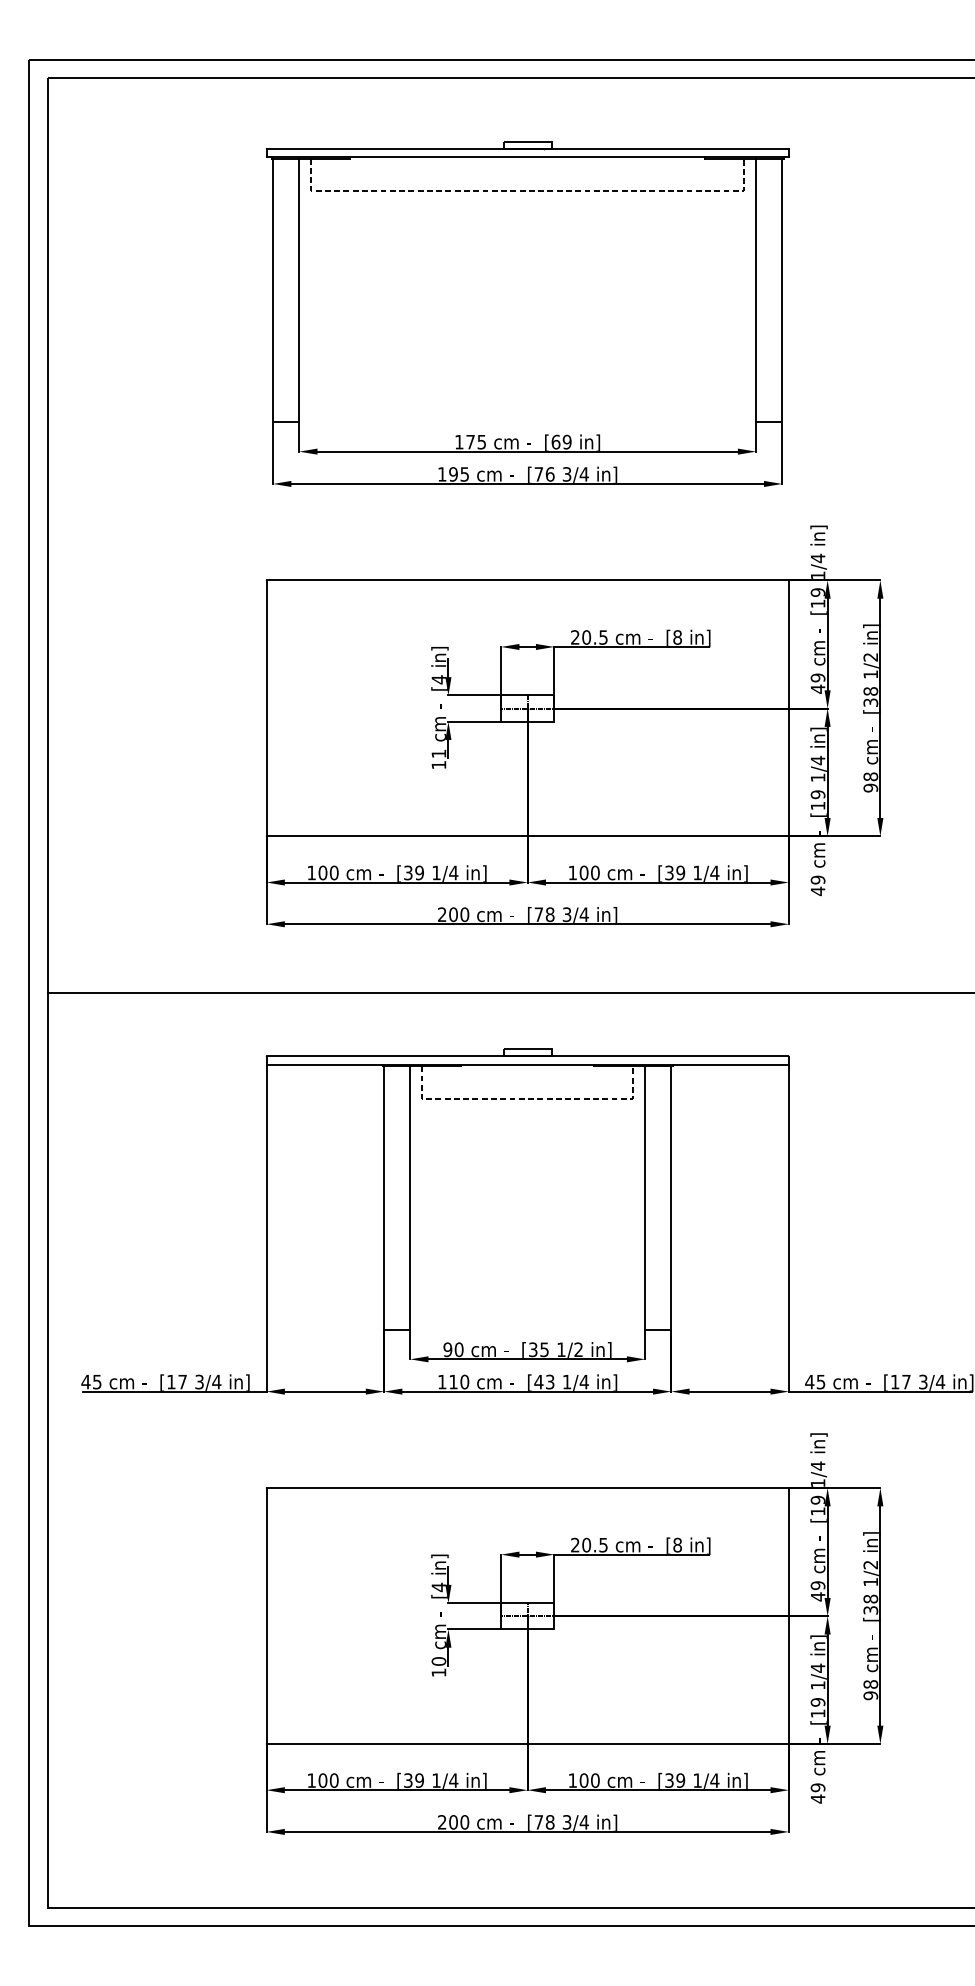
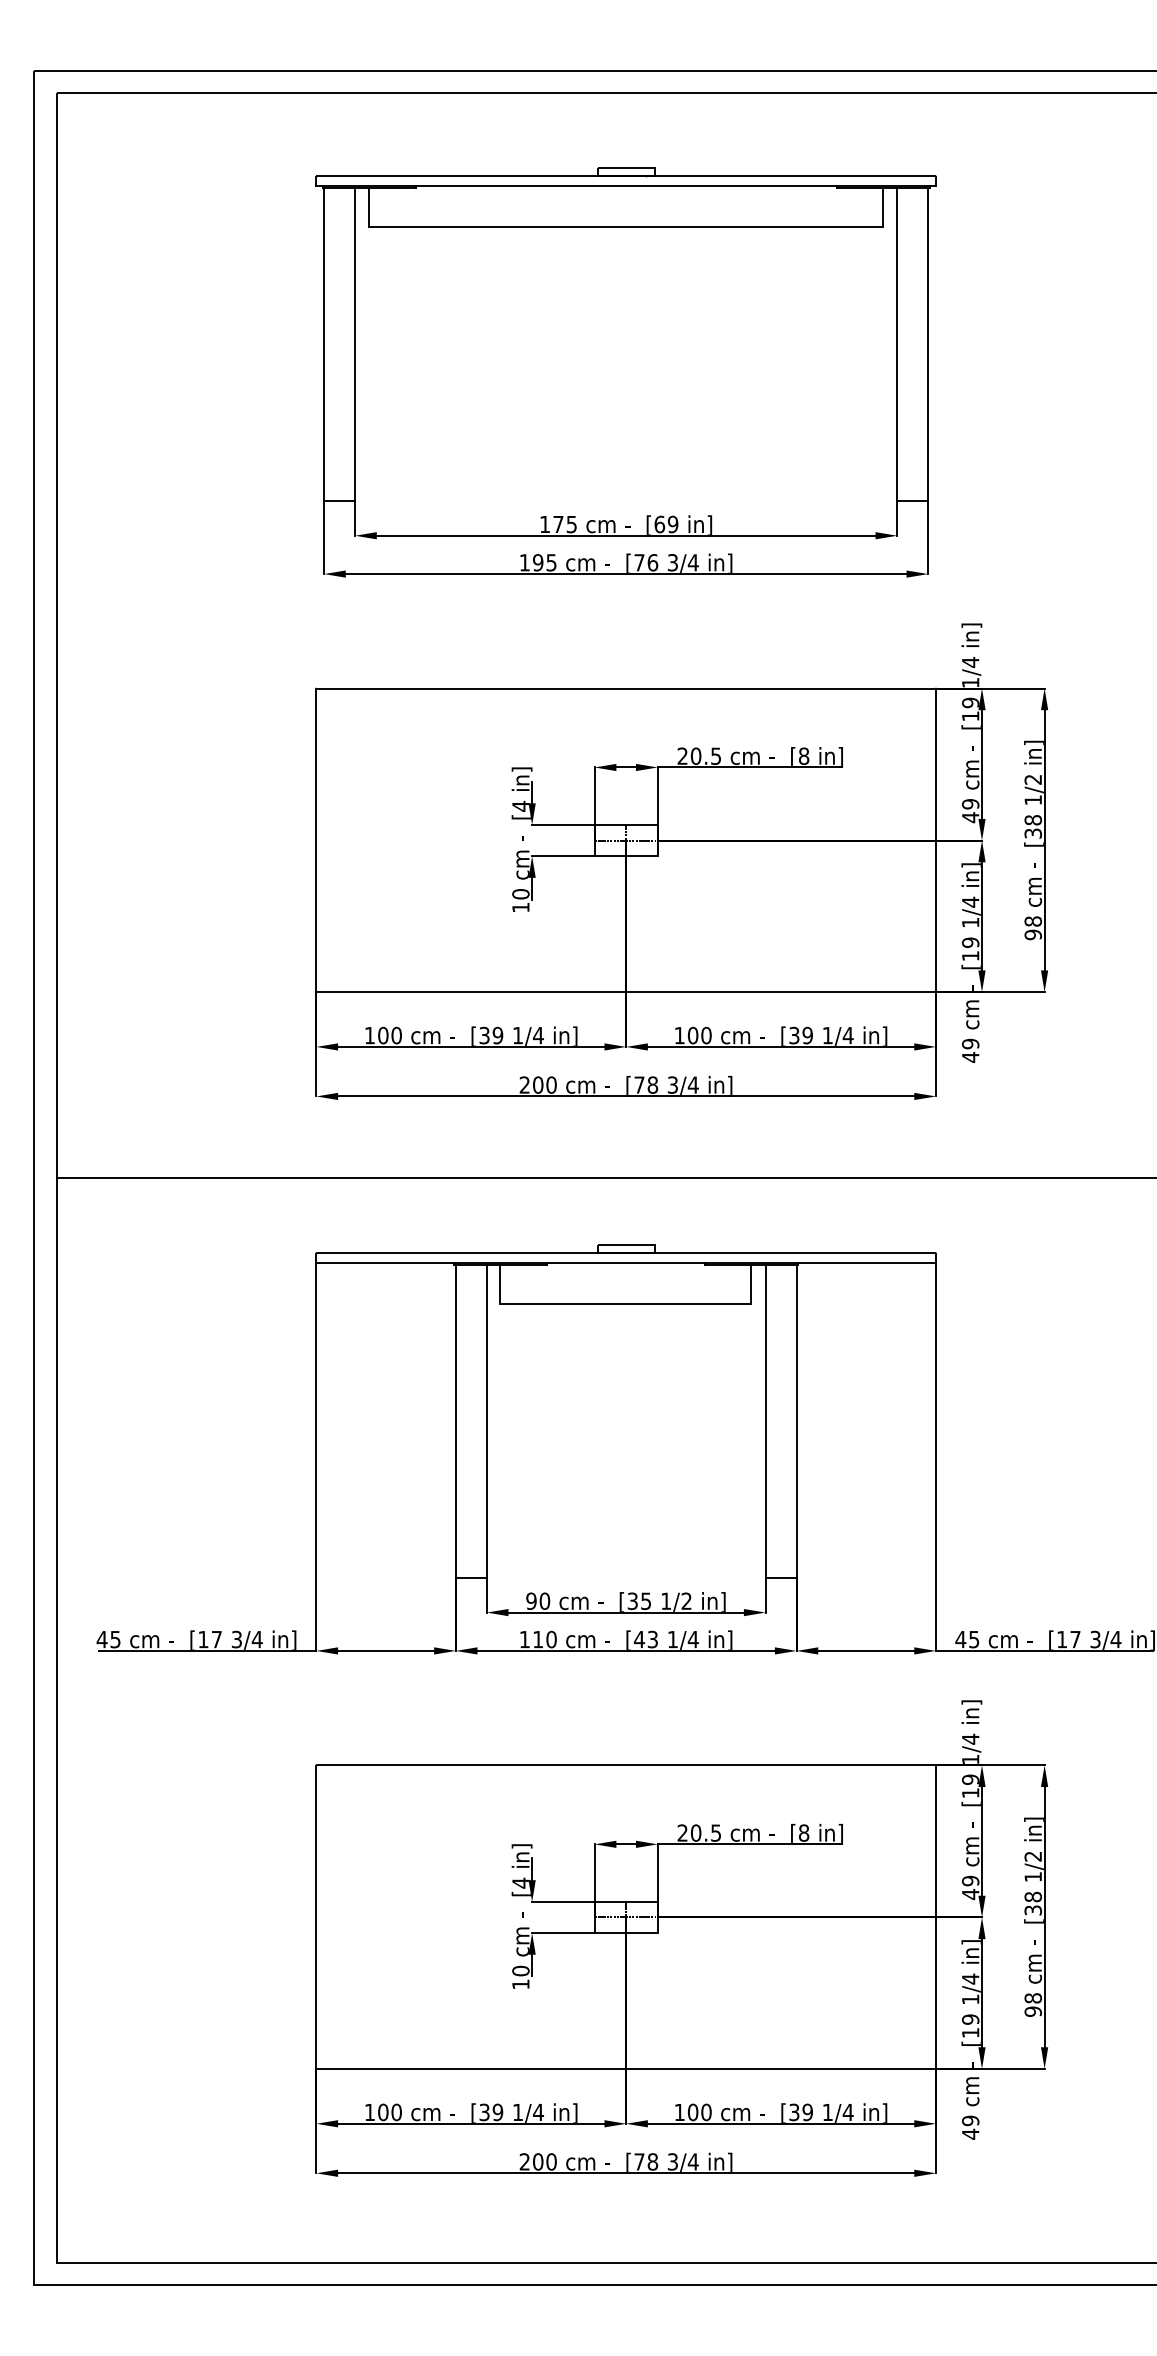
line: (527, 190) -> (626, 226), dashed -> solid
text: (438, 754) -> (520, 894), 11 -> 10
line: (527, 1098) -> (626, 1303), dashed -> solid

